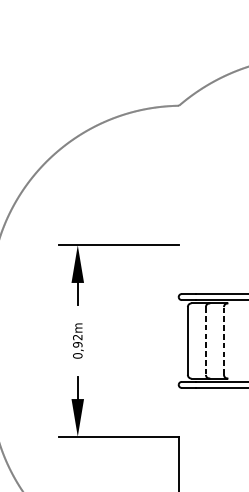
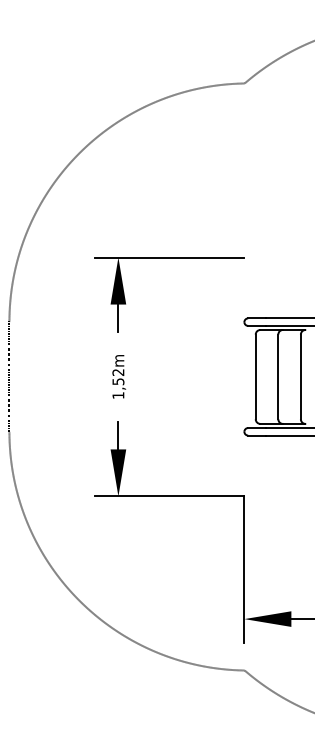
line: (223, 340) -> (300, 376), dashed -> solid
line: (206, 341) -> (278, 377), dashed -> solid
text: (77, 350) -> (118, 388), 0,92m -> 1,52m

